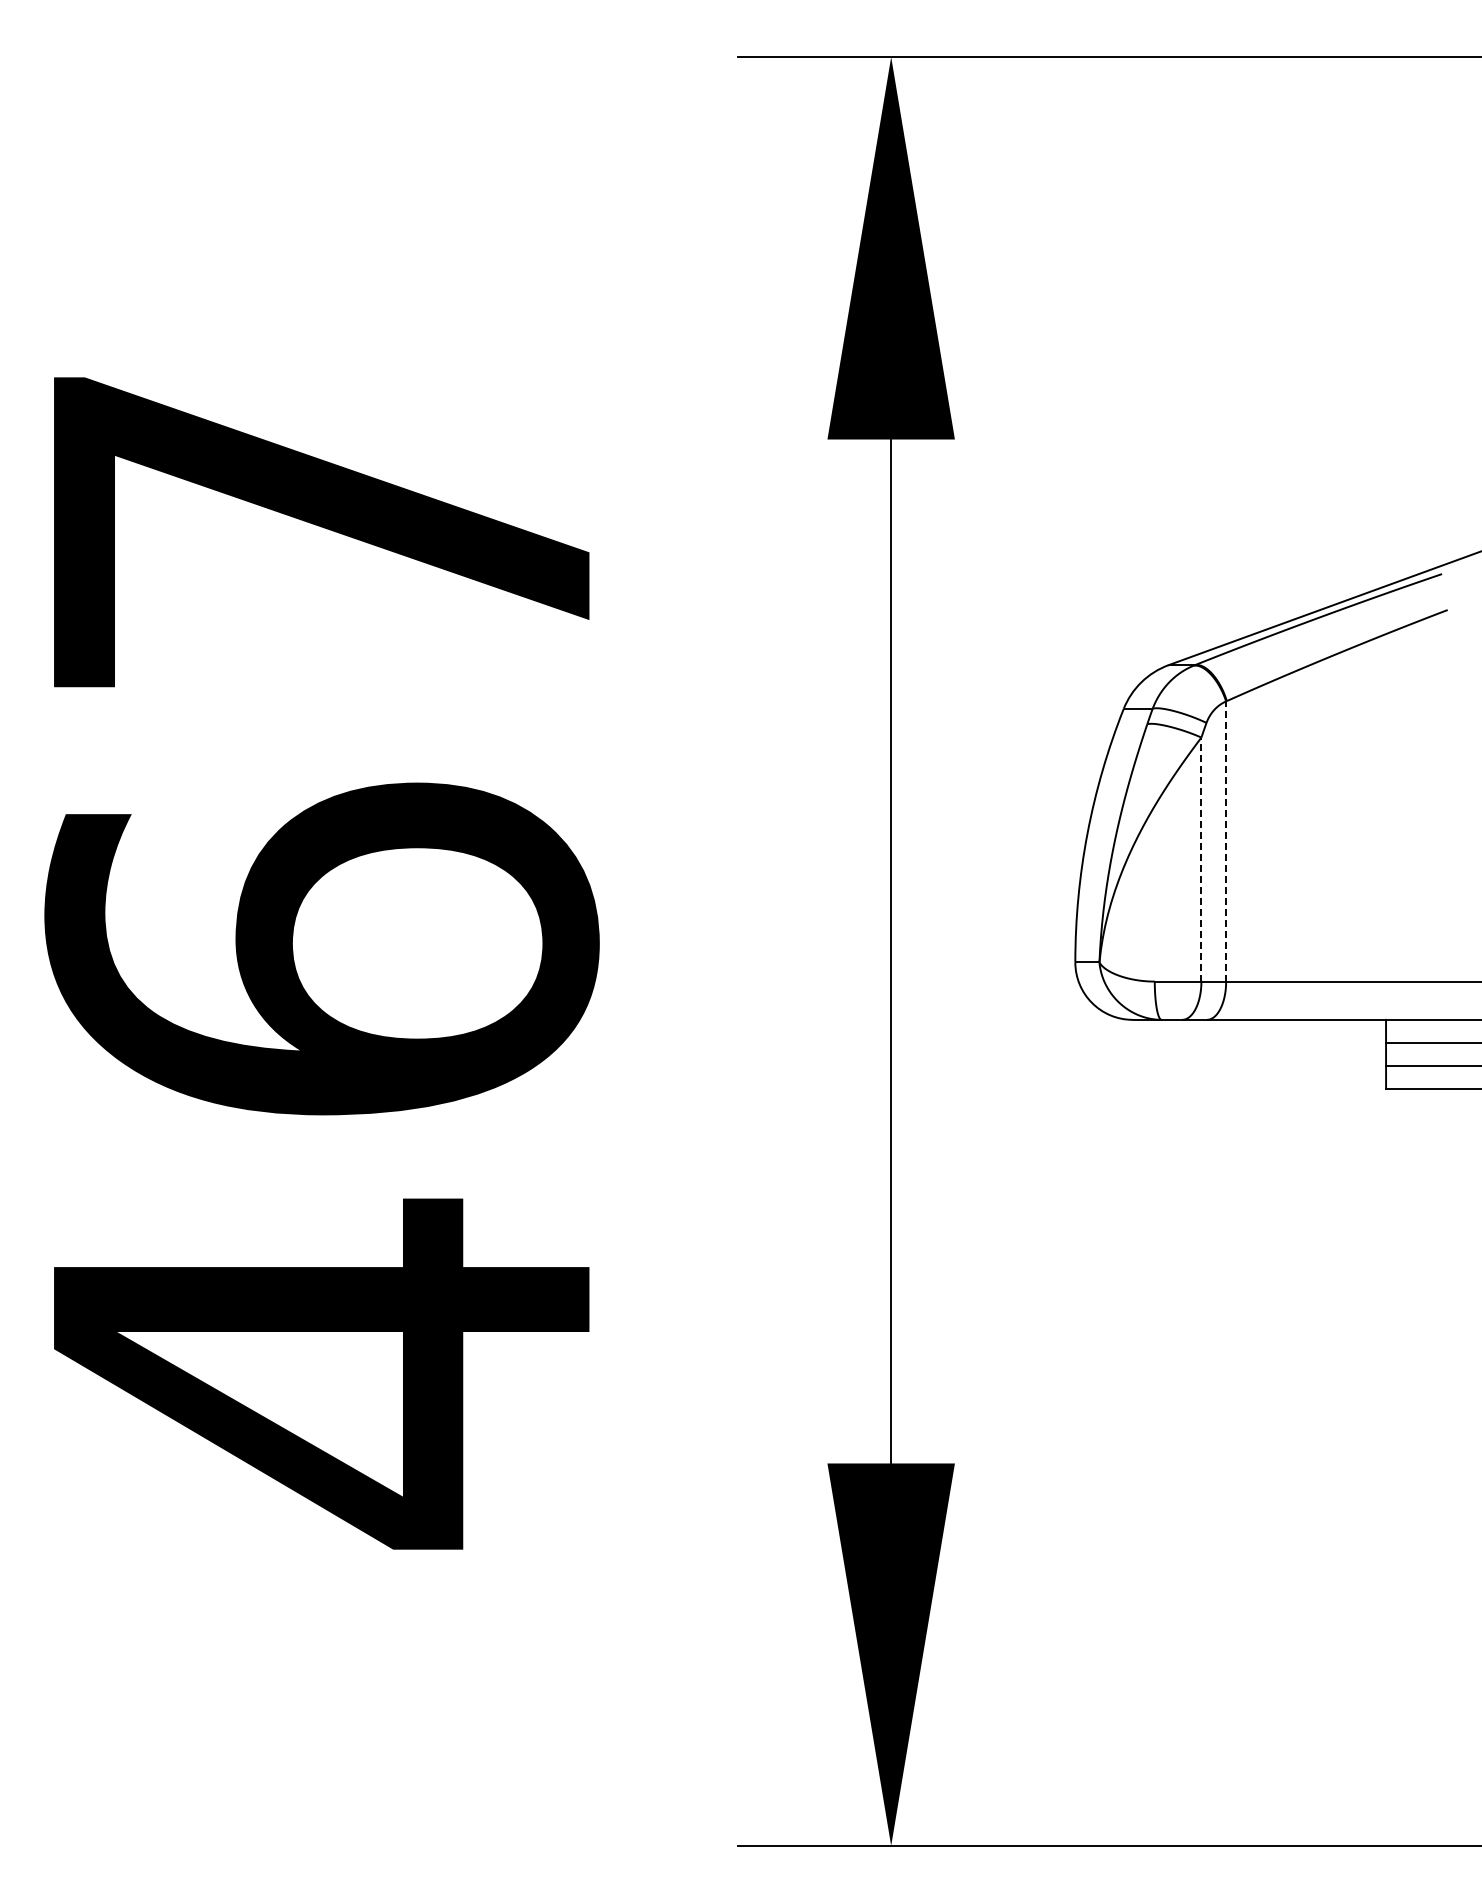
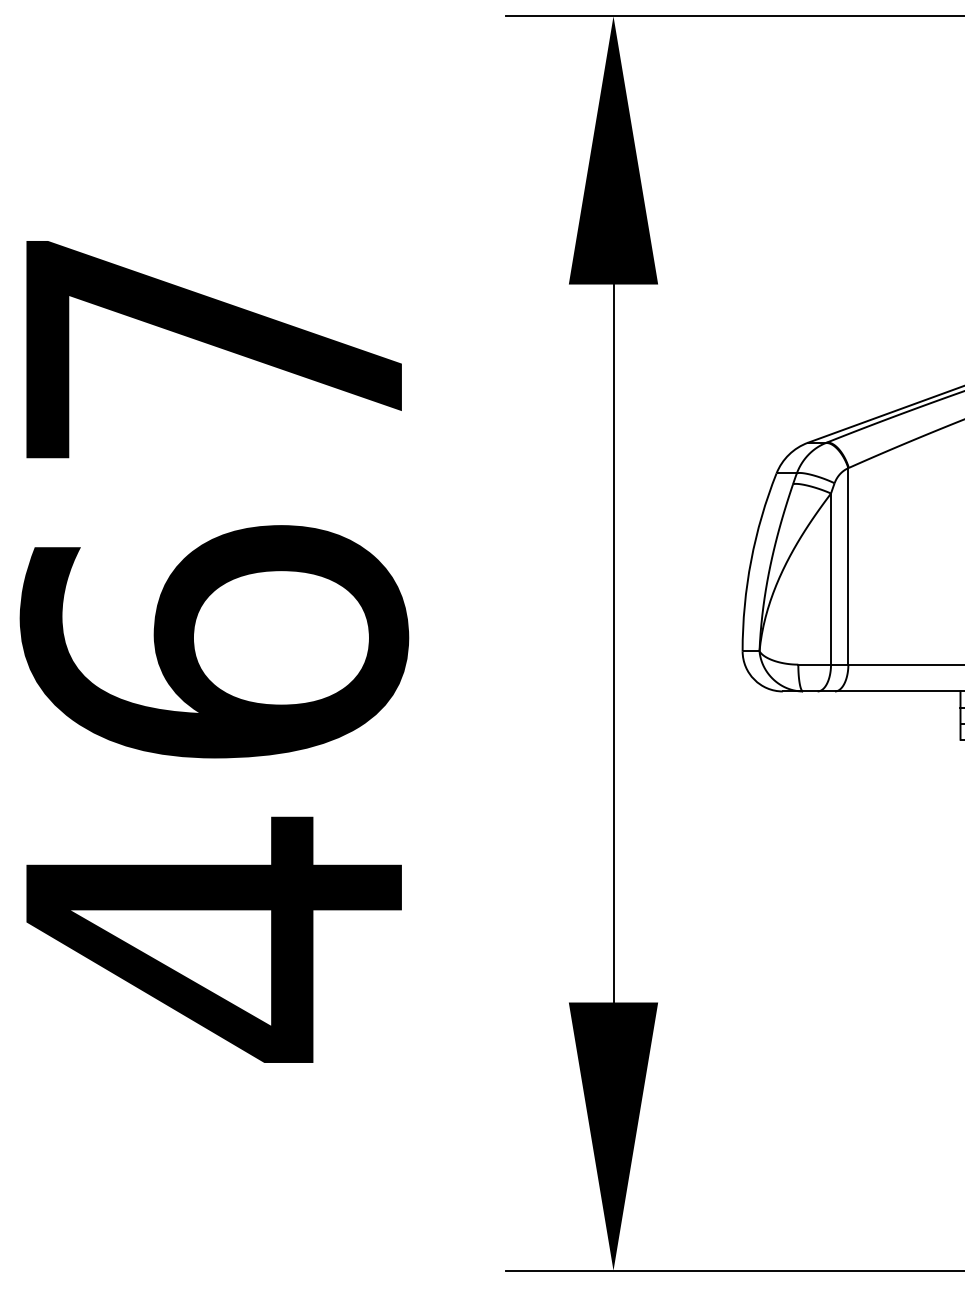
line: (1226, 841) -> (848, 566), dashed -> solid
line: (1201, 859) -> (831, 579), dashed -> solid

